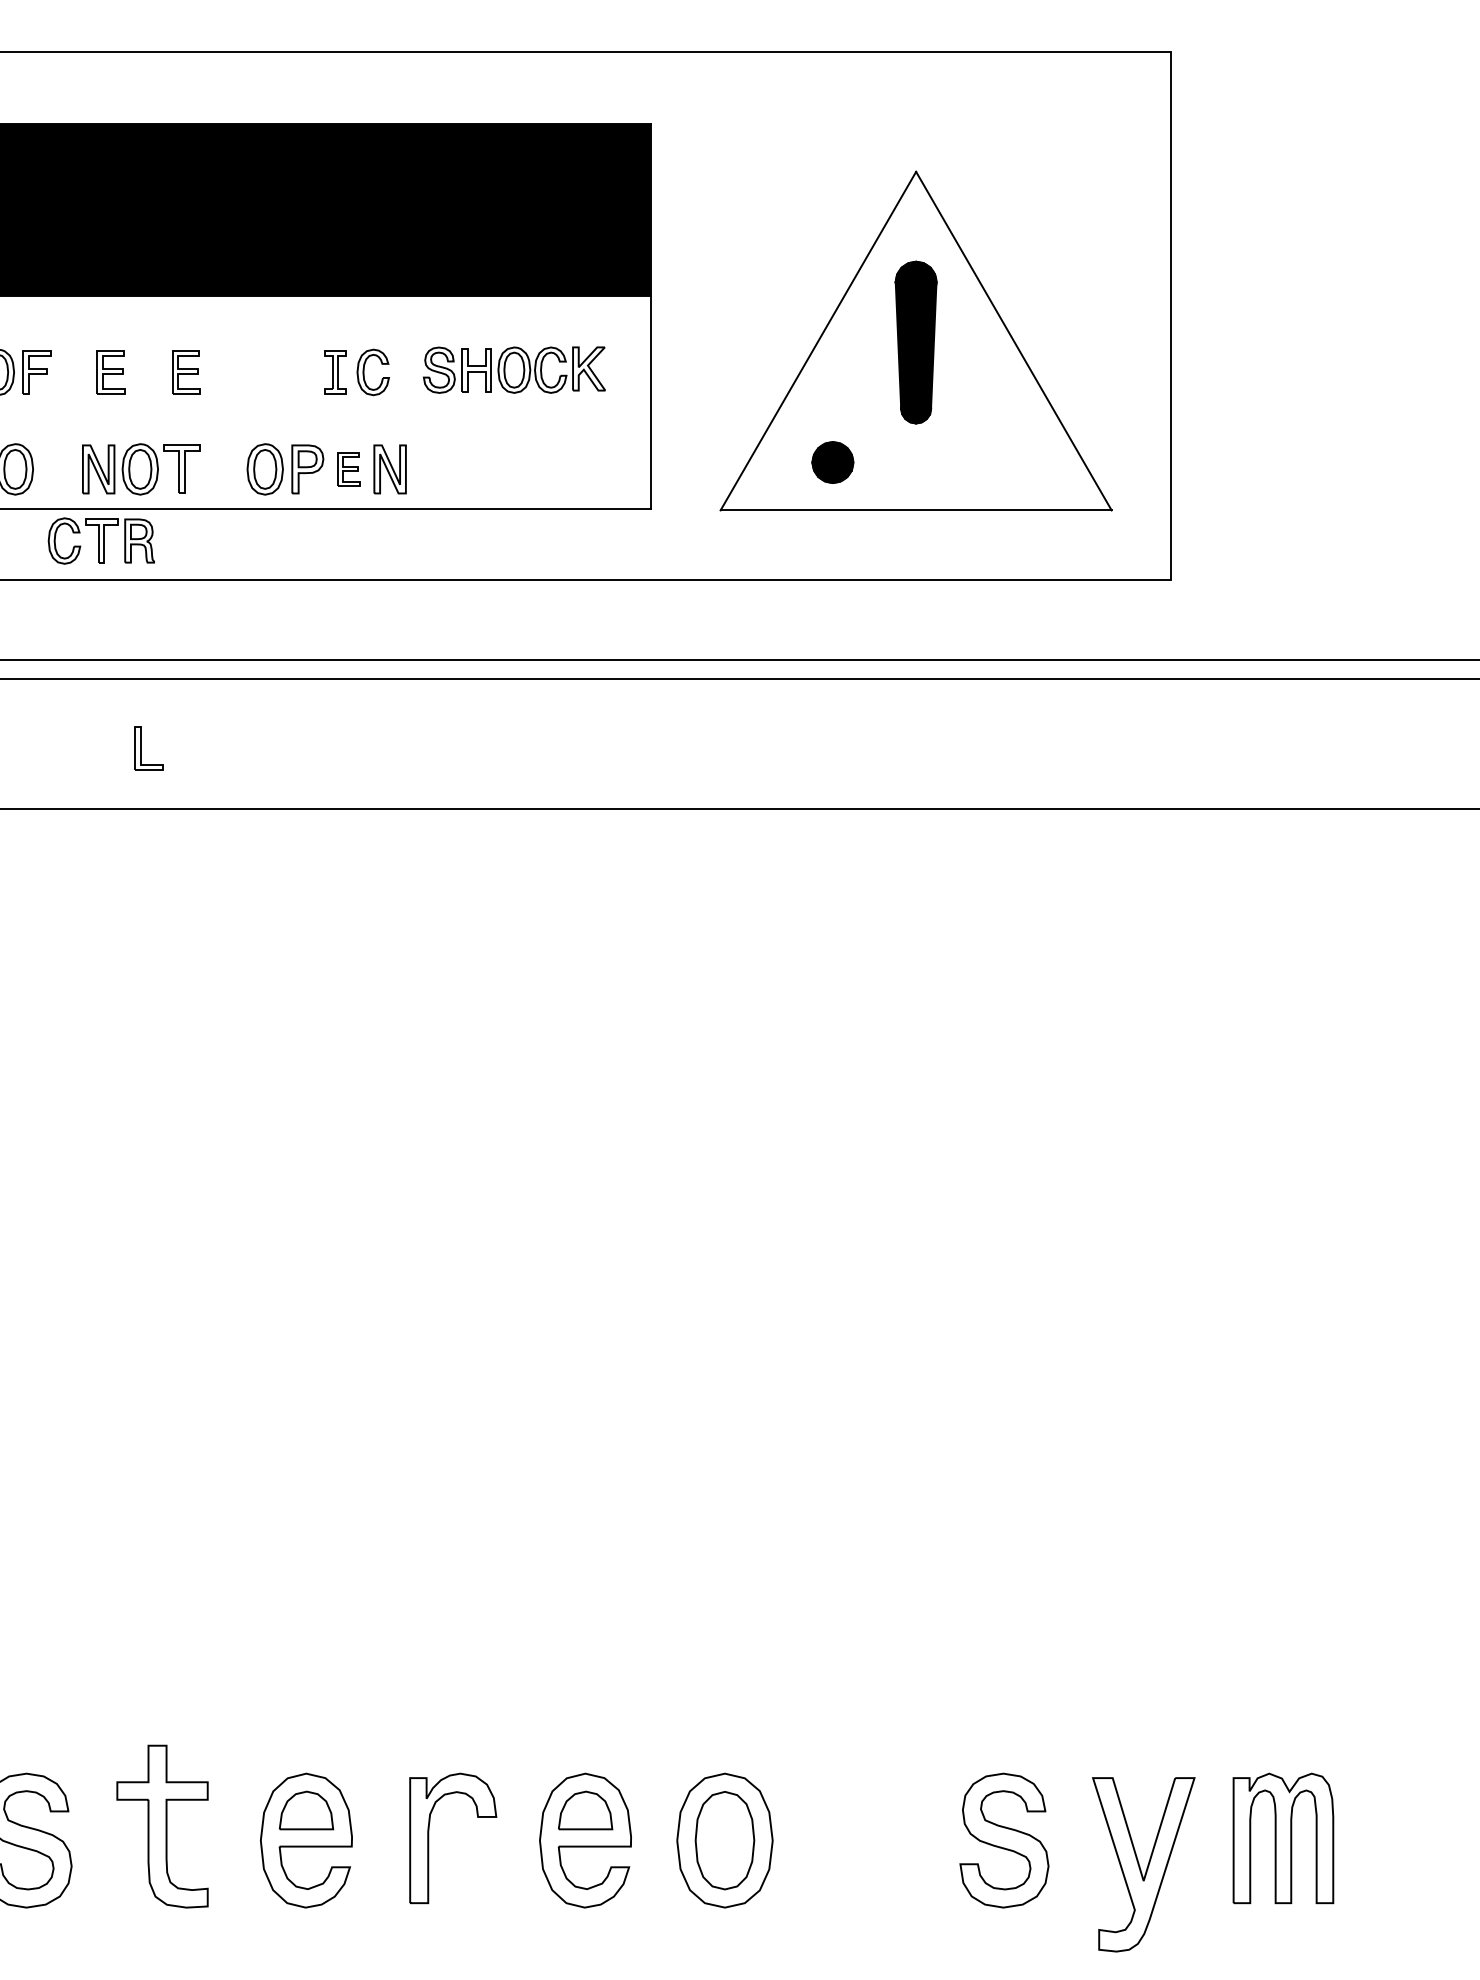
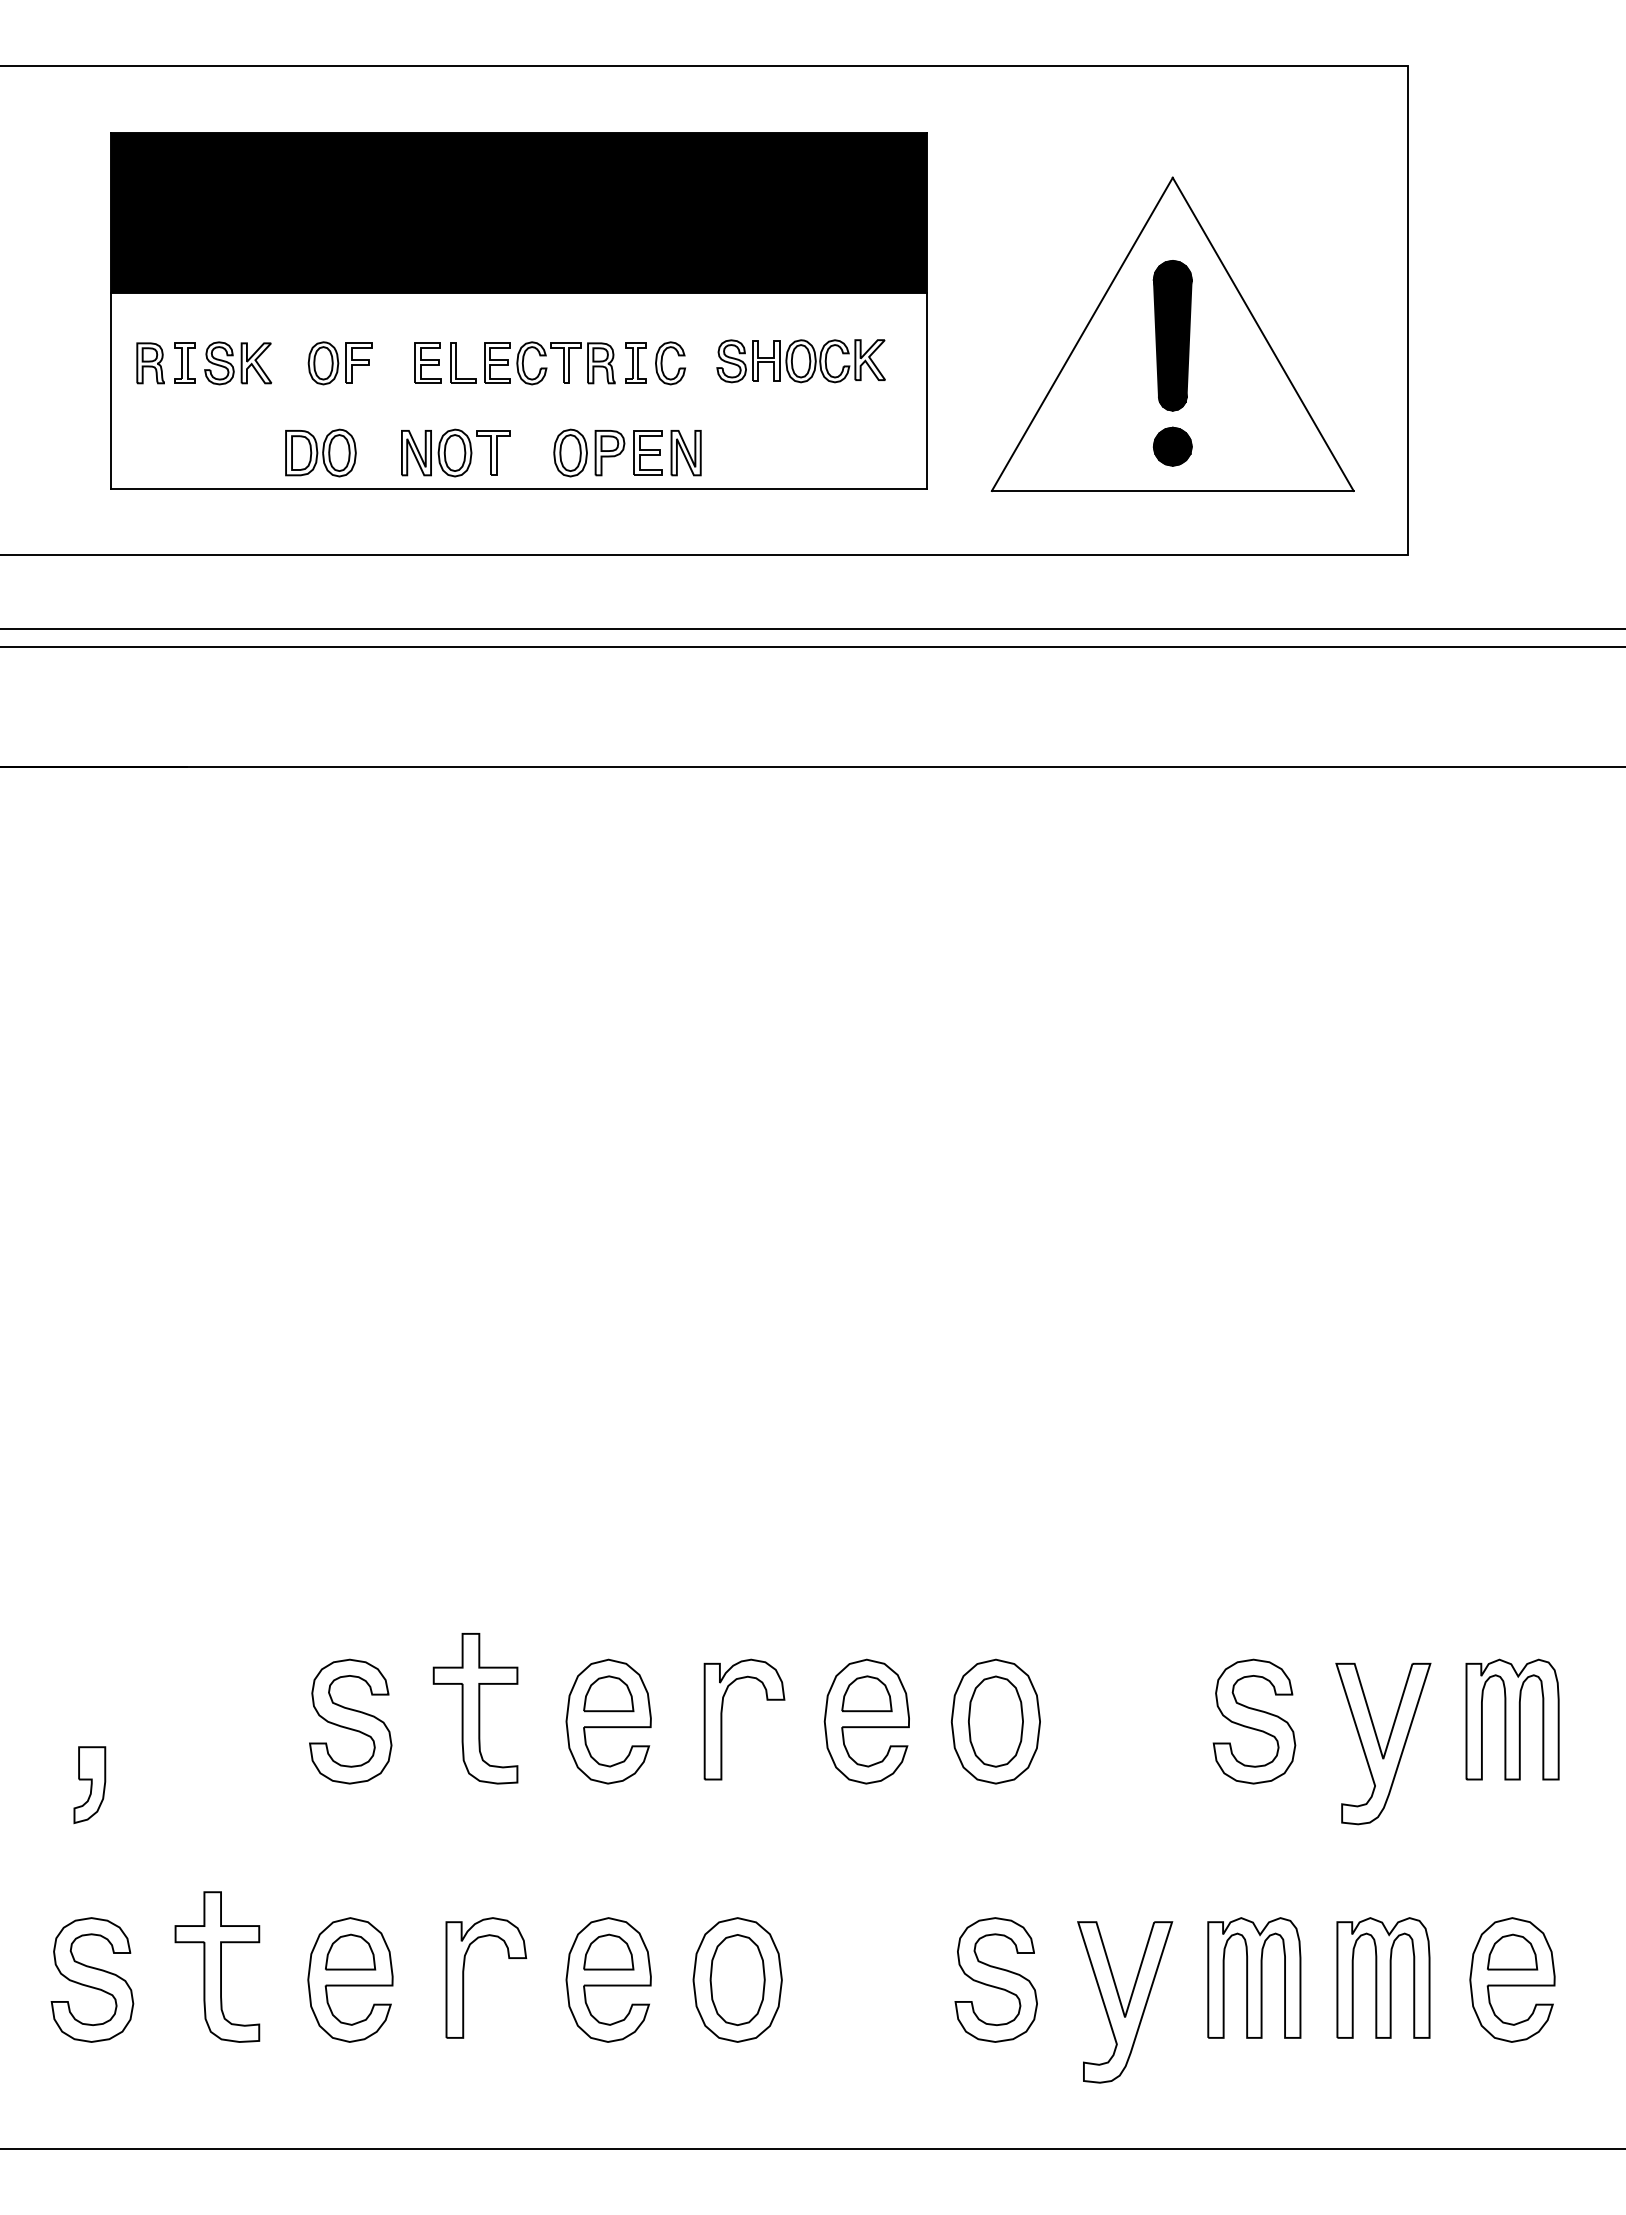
part: (832, 462) -> (1172, 446), moved
part: (348, 468) -> (647, 452), size x1.43
part: (100, 541) -> (565, 363), moved
part: (141, 747) -> (456, 362), moved

